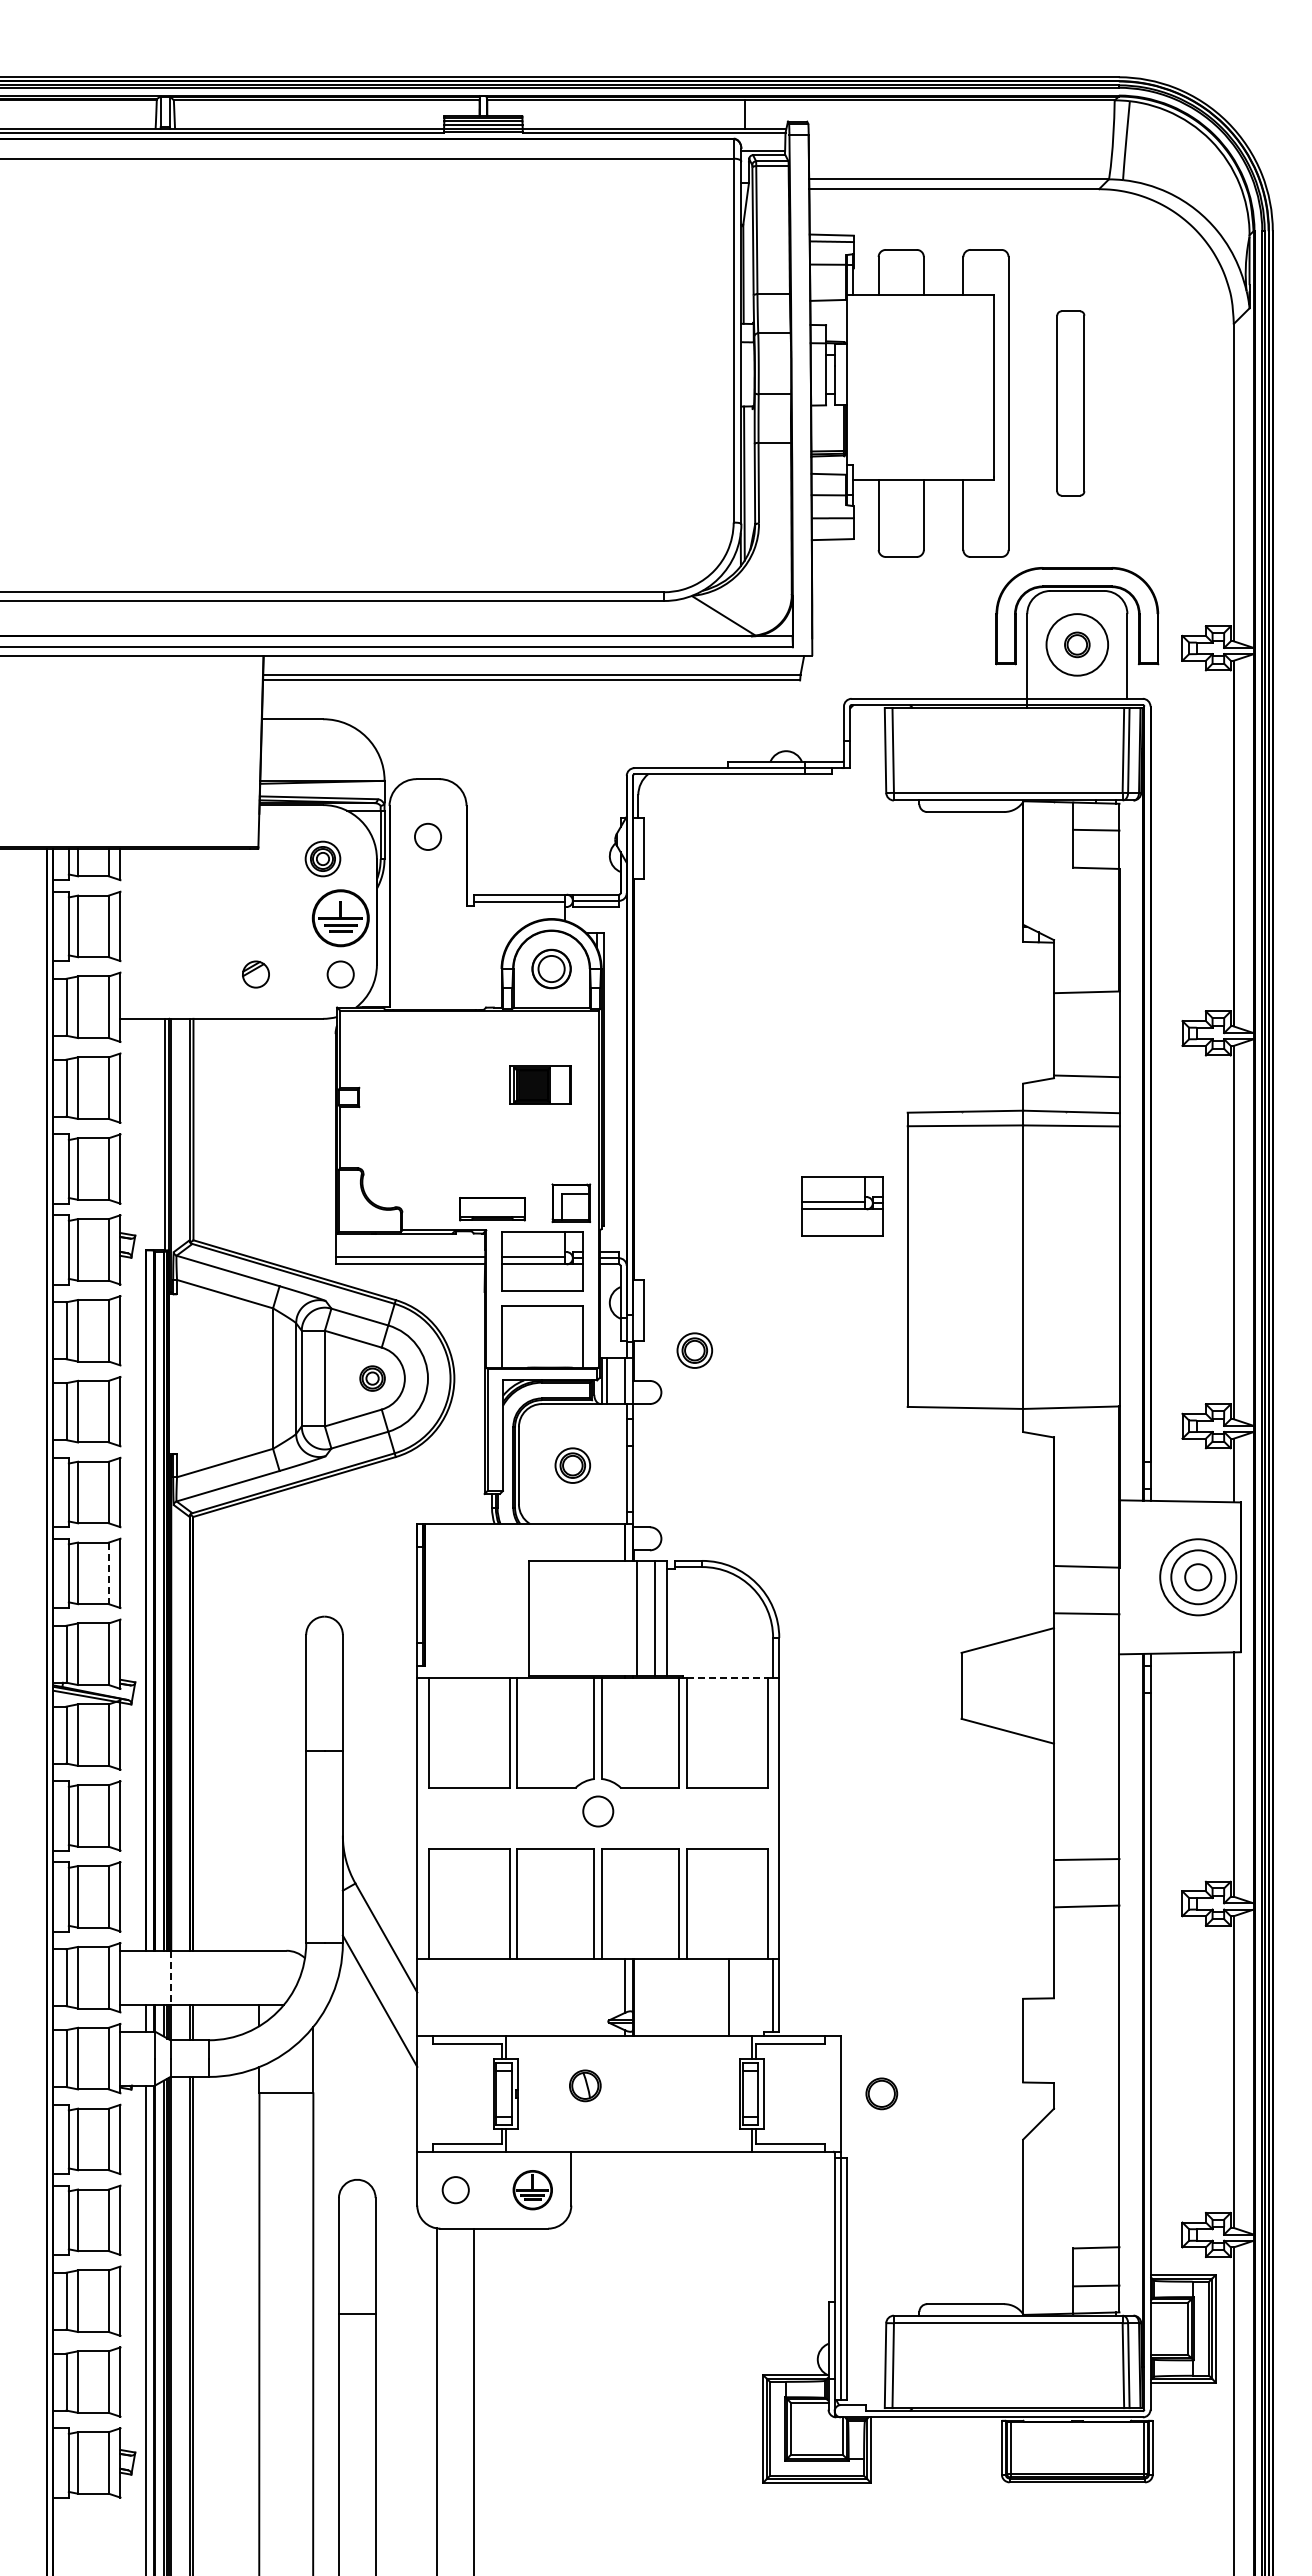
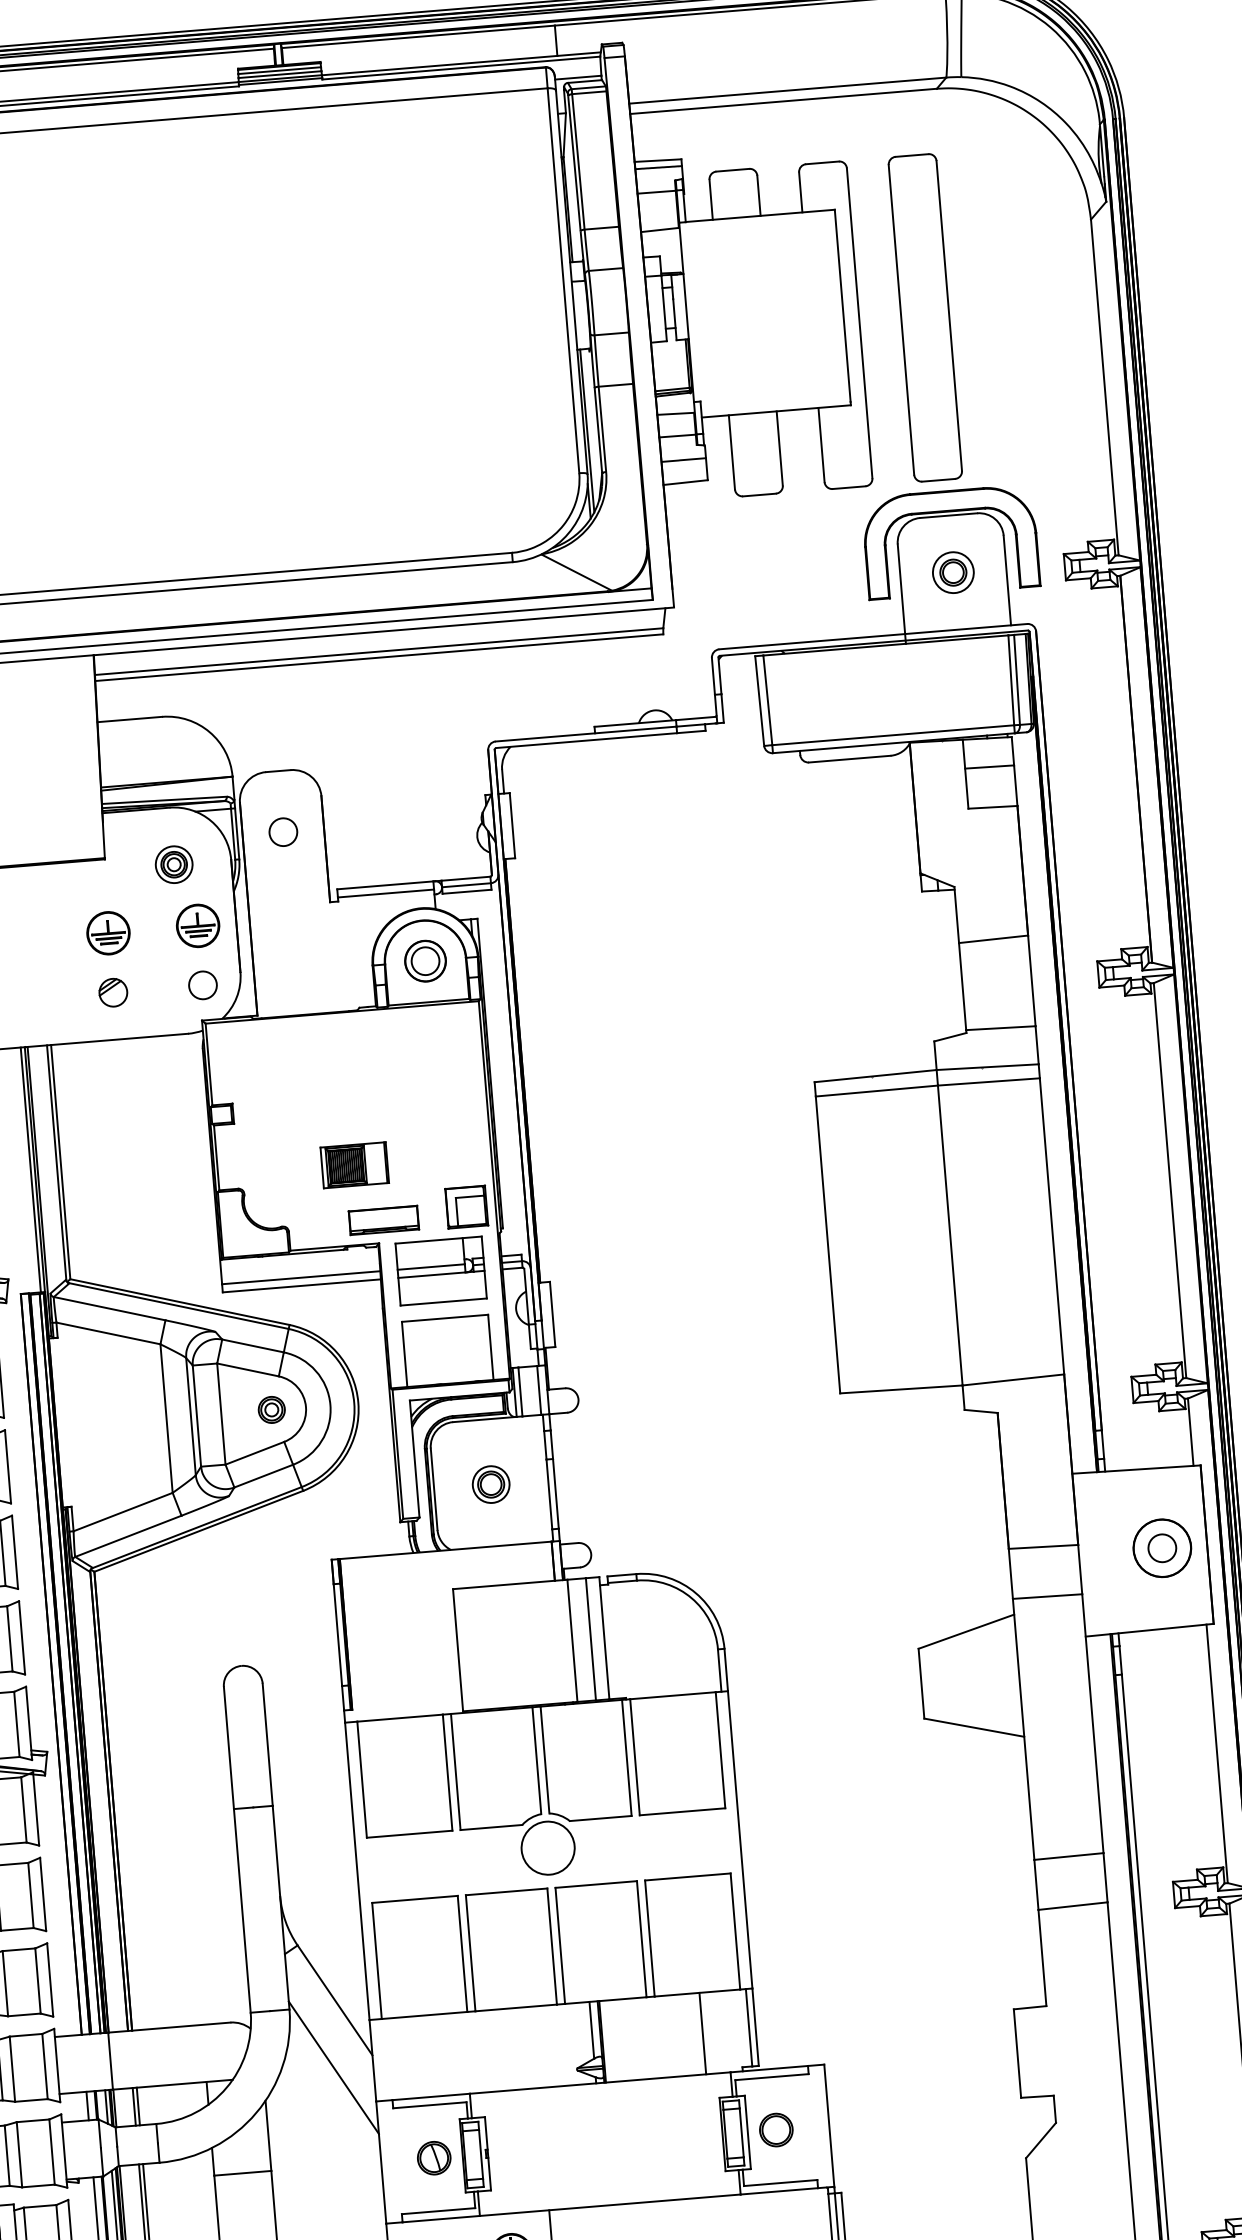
part: (1070, 403) -> (925, 317), size x1.67
circle: (1077, 644) -> (953, 572), size x0.62
part: (255, 918) -> (107, 933), added
part: (340, 918) -> (197, 926), size x0.71
part: (540, 1084) -> (354, 1164), moved
part: (842, 1206) -> (753, 1187), removed
part: (694, 1350) -> (609, 1352), removed
line: (108, 1573) -> (9, 1639), dashed -> solid
circle: (1198, 1577) -> (1162, 1548), size x0.71
line: (727, 1677) -> (673, 1695), dashed -> solid
circle: (598, 1811) -> (548, 1848), size x1.67
line: (170, 1977) -> (110, 2060), dashed -> solid
part: (585, 2085) -> (434, 2157), moved
part: (881, 2093) -> (775, 2129), moved

